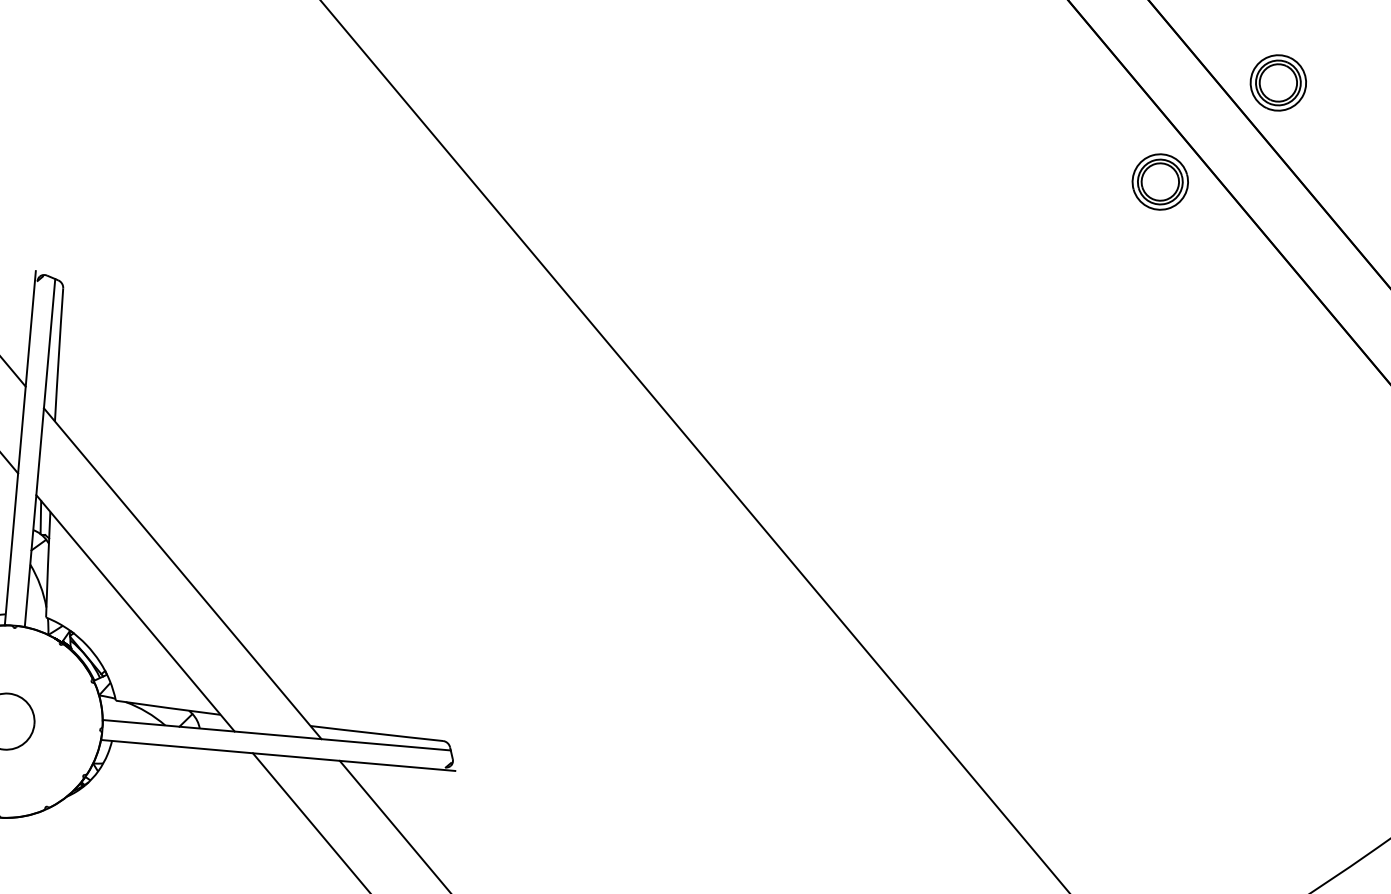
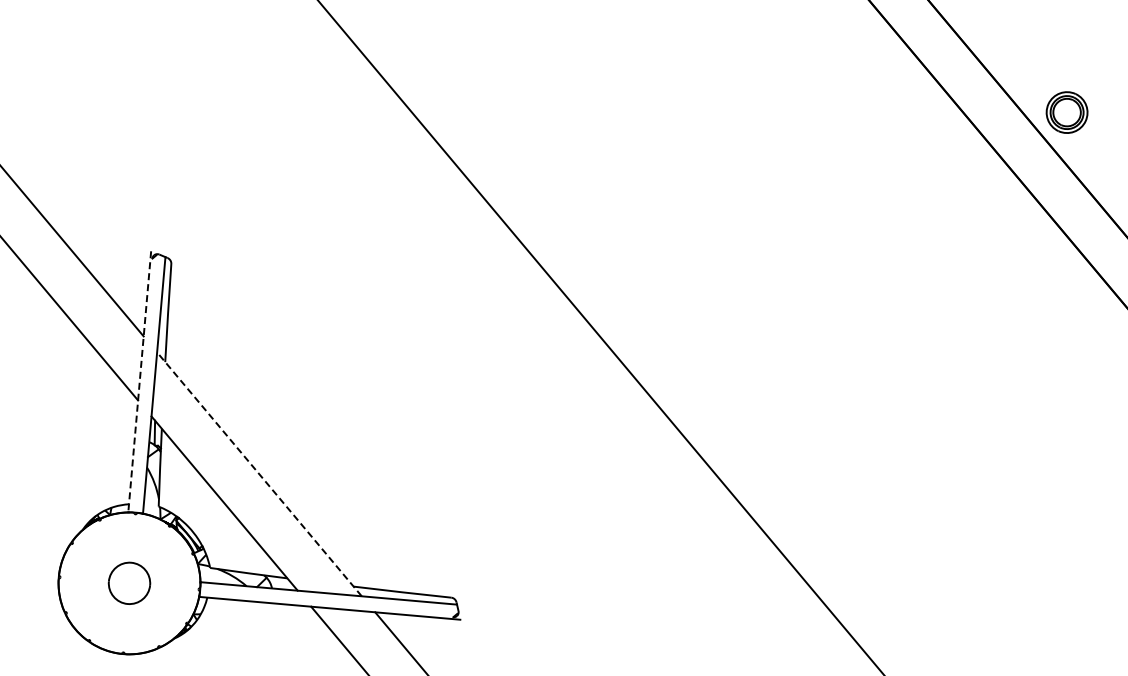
part: (1159, 181) -> (979, 185), removed
line: (20, 449) -> (139, 382), solid -> dashed
line: (182, 572) -> (259, 473), solid -> dashed

